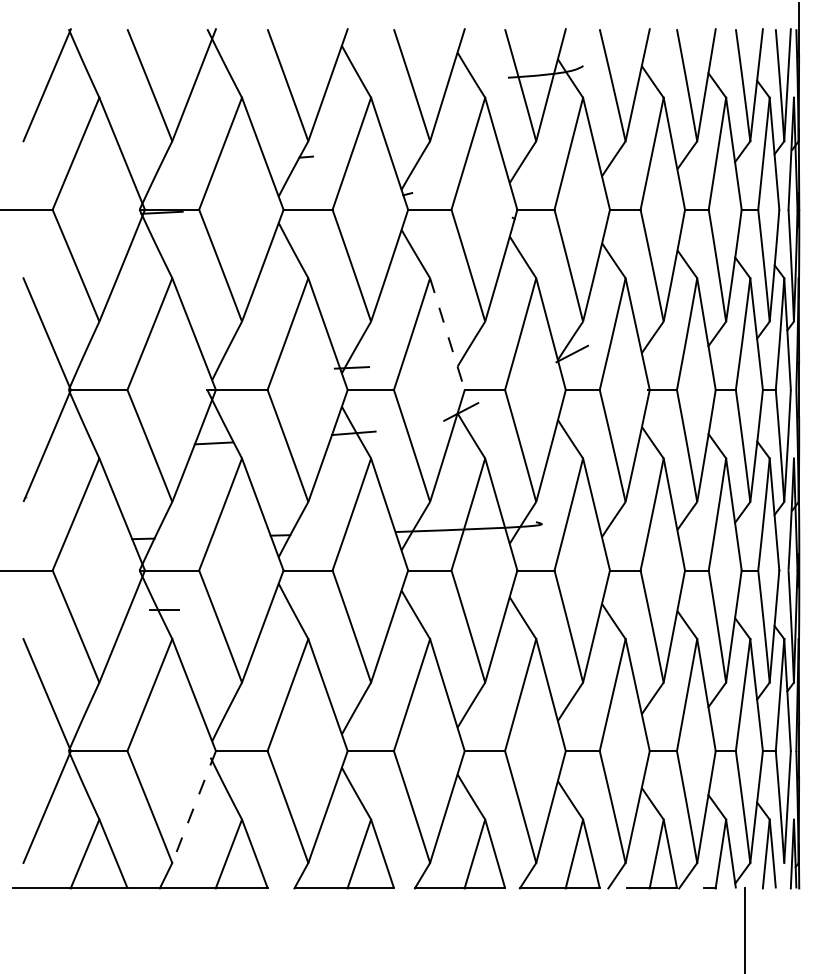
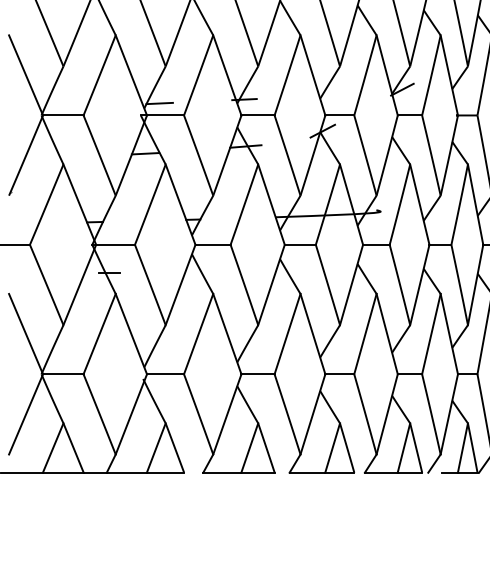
line: (447, 334) -> (312, 75), dashed -> solid
line: (233, 373) -> (159, 103), added
line: (193, 807) -> (130, 414), dashed -> solid

